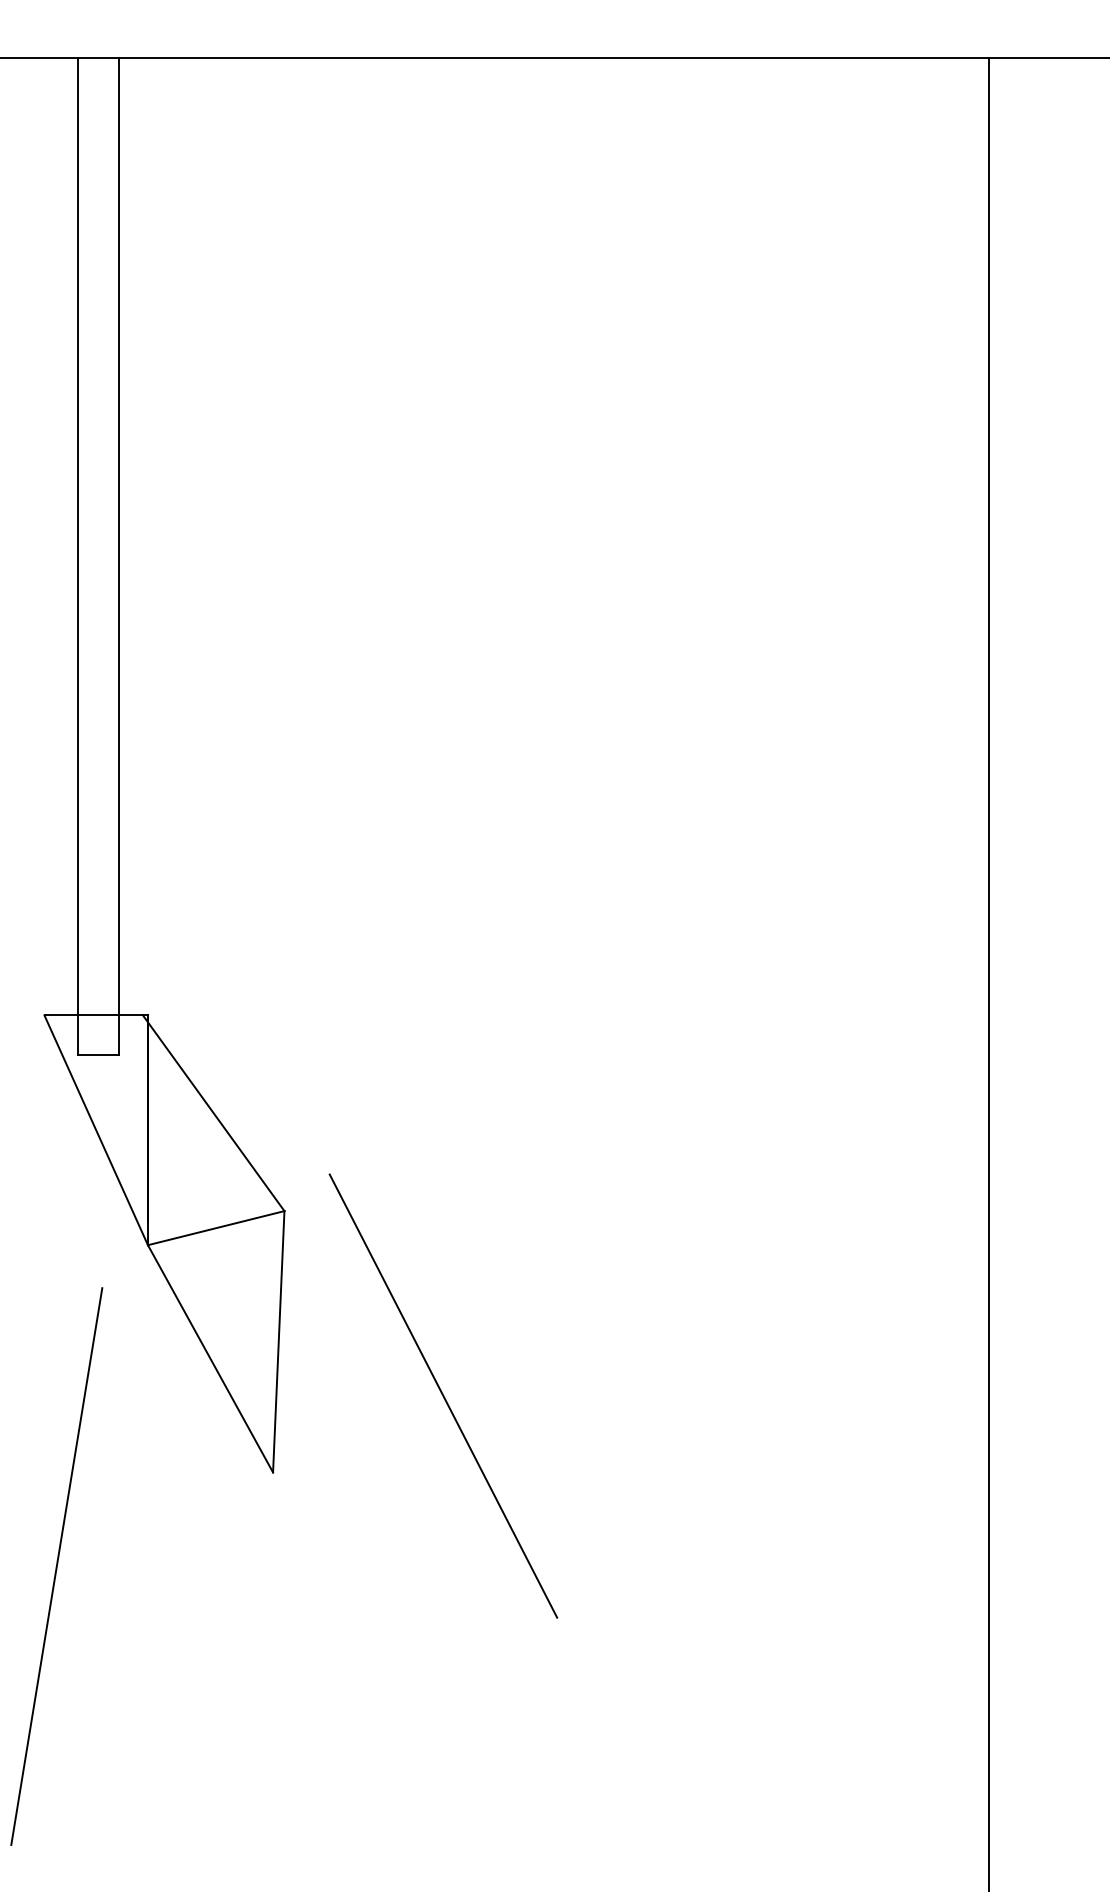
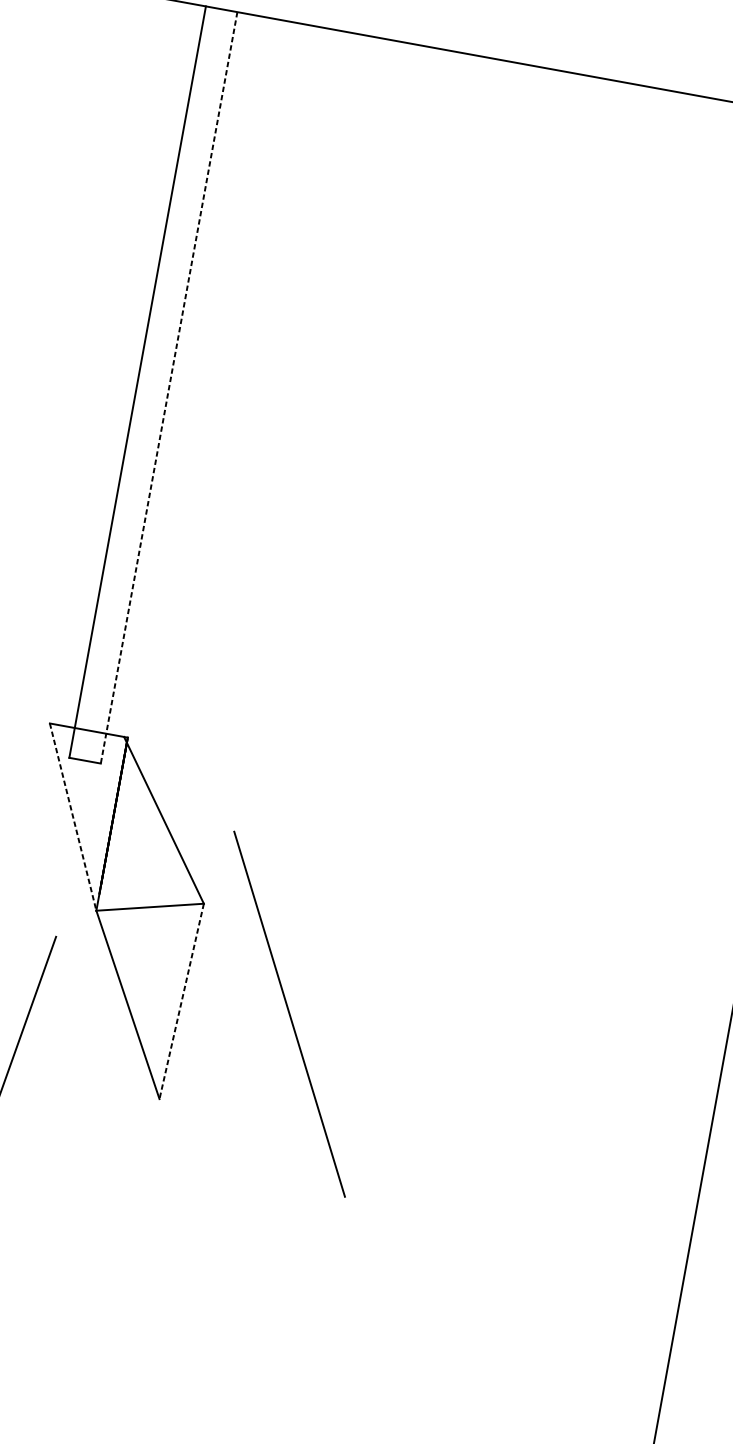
line: (119, 556) -> (169, 388), solid -> dashed
line: (96, 1130) -> (73, 817), solid -> dashed
line: (278, 1341) -> (181, 1001), solid -> dashed
line: (443, 1395) -> (289, 1013), moved

